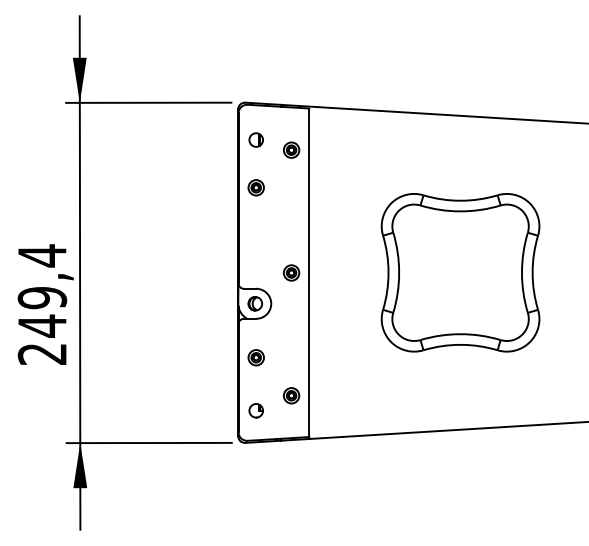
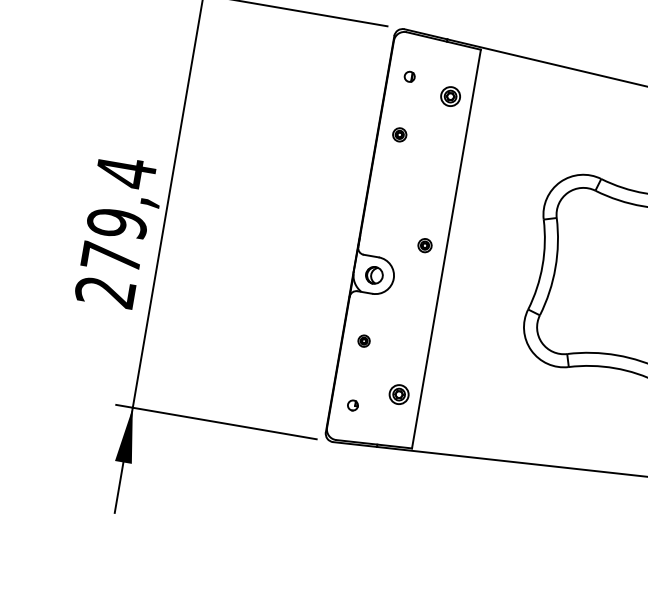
part: (255, 139) -> (409, 76), size x0.6
part: (255, 187) -> (399, 134), size x0.7
part: (291, 272) -> (424, 244), size x0.7
text: (42, 325) -> (111, 257), 249,4 -> 279,4
part: (255, 357) -> (363, 340), size x0.6
part: (255, 410) -> (352, 404), size x0.6

